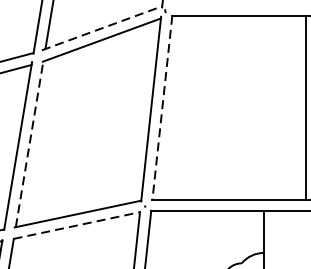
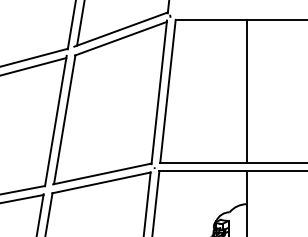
line: (102, 28) -> (121, 29), dashed -> solid
line: (305, 106) -> (246, 90), moved
line: (161, 107) -> (167, 91), dashed -> solid
line: (29, 143) -> (64, 119), dashed -> solid
line: (76, 225) -> (101, 182), dashed -> solid

